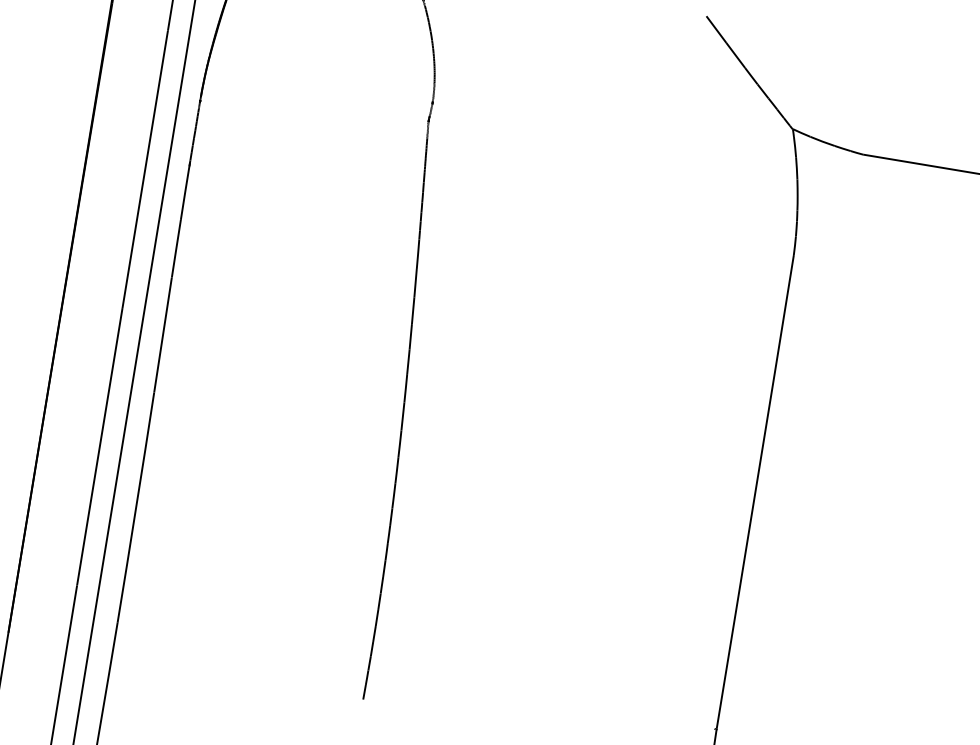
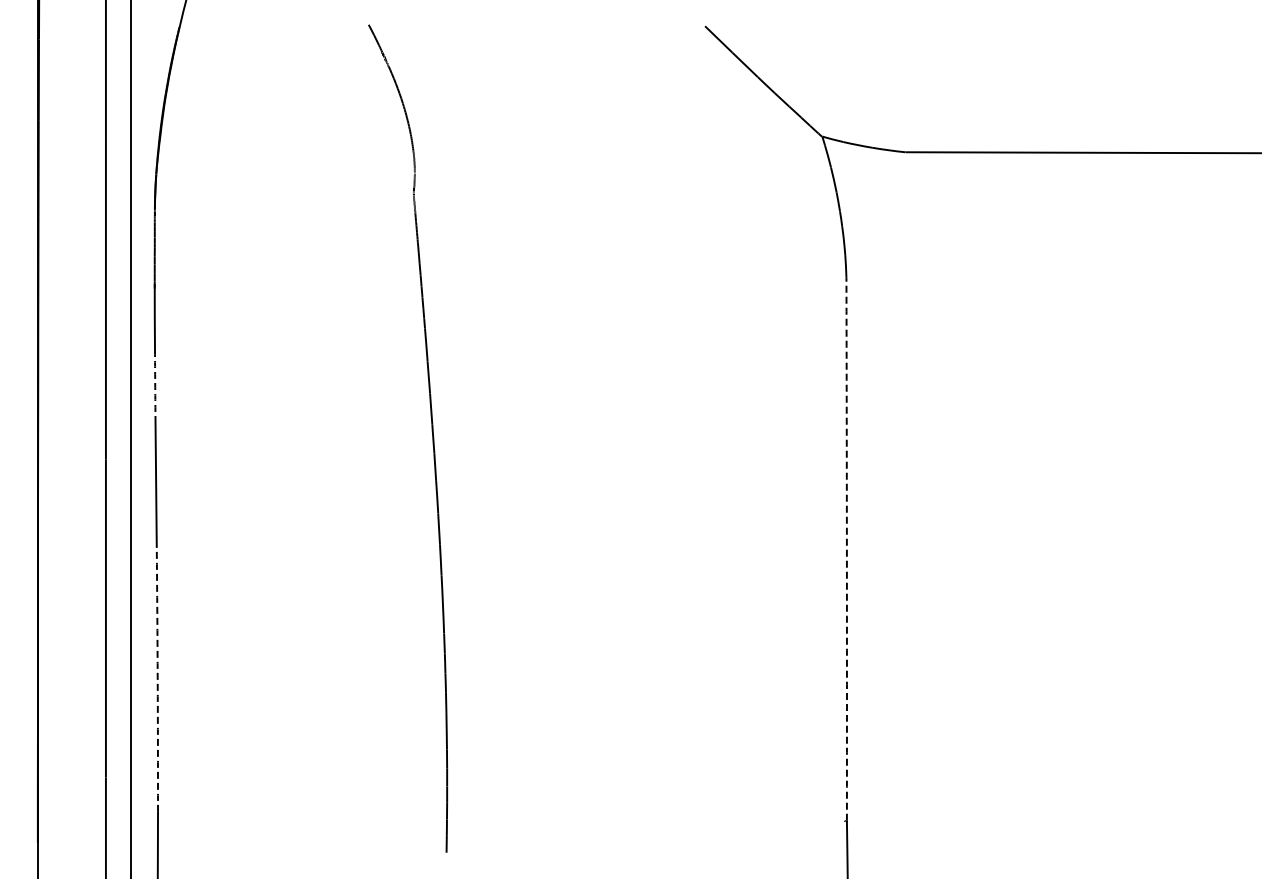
arc: (176, 249) -> (155, 383), solid -> dashed
arc: (755, 491) -> (846, 548), solid -> dashed
arc: (136, 507) -> (157, 679), solid -> dashed

